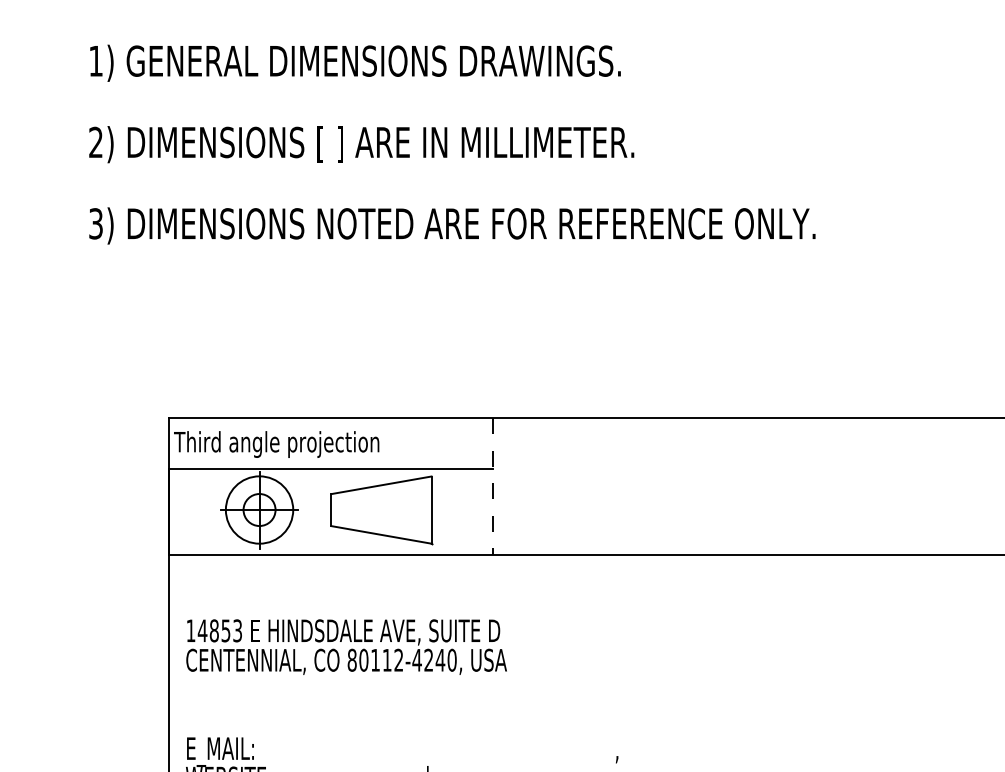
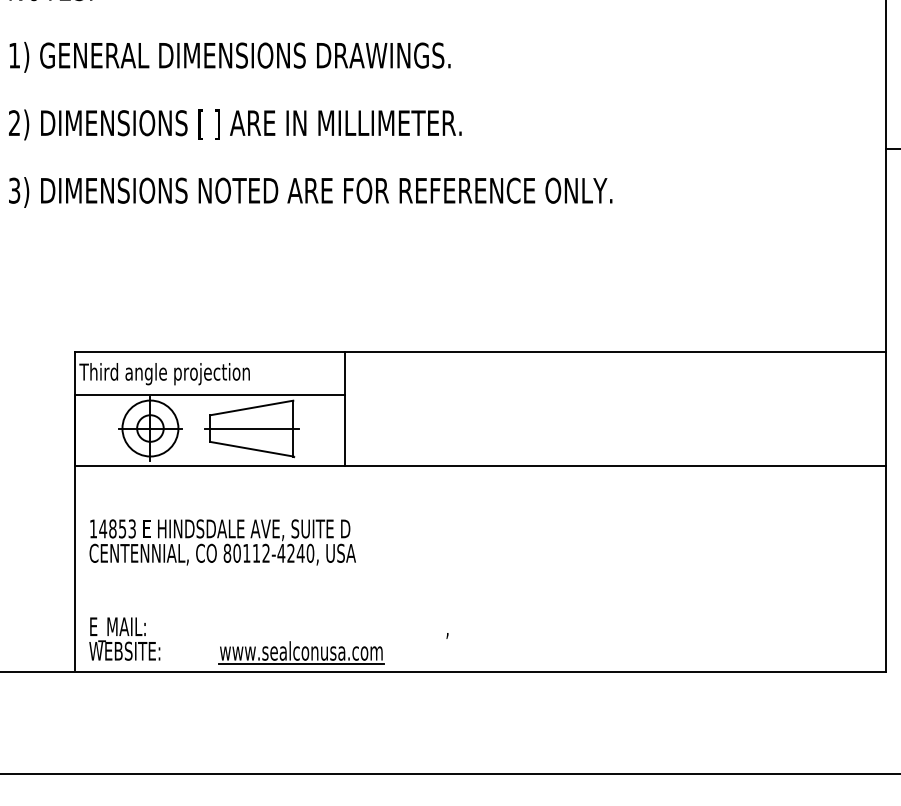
line: (493, 487) -> (344, 409), dashed -> solid
line: (381, 509) -> (251, 428), added

